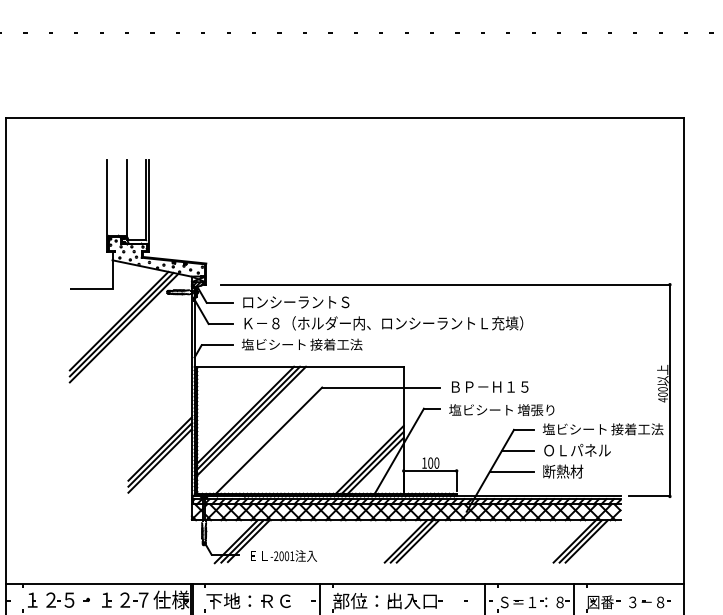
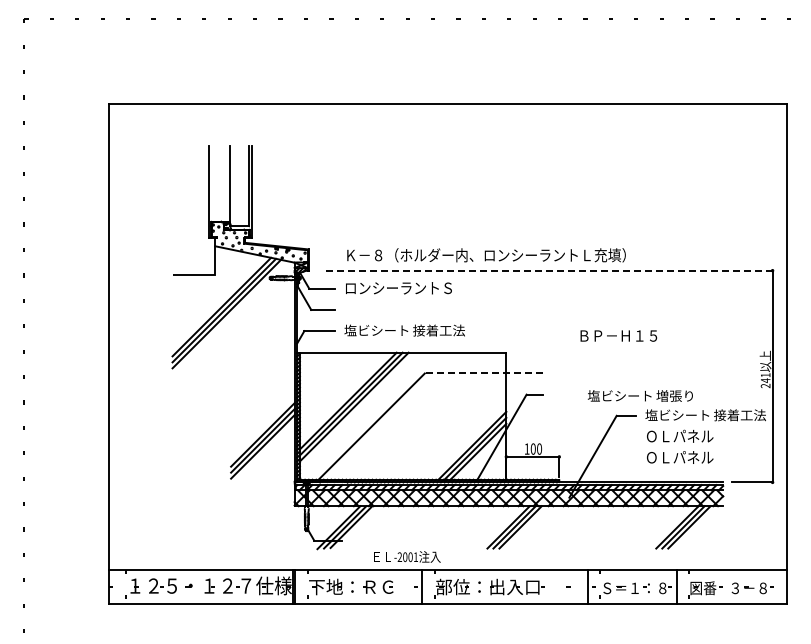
line: (444, 284) -> (547, 270), solid -> dashed
text: (383, 323) -> (486, 255), moved
text: (489, 386) -> (618, 335), moved
line: (380, 387) -> (483, 373), solid -> dashed
text: (662, 394) -> (765, 380), 400 -> 241
text: (500, 409) -> (639, 395), moved
line: (517, 451) -> (620, 437), removed
text: (576, 471) -> (679, 457), 断熱材 -> ＯＬパネル
line: (511, 472) -> (614, 458), removed
text: (283, 555) -> (407, 556), moved

